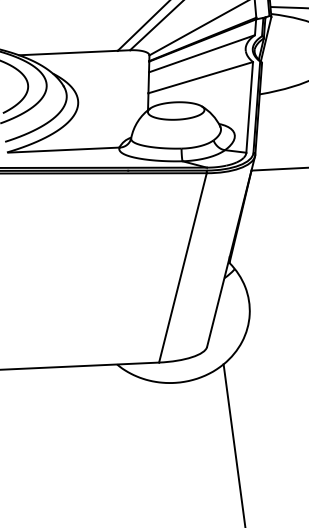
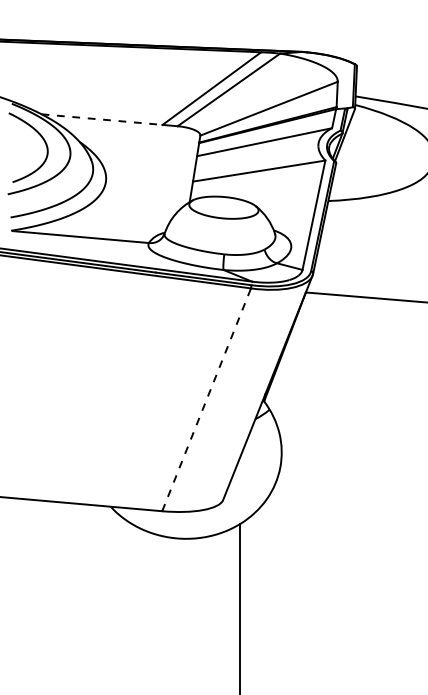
line: (68, 52) -> (102, 119), solid -> dashed
line: (182, 267) -> (206, 399), solid -> dashed

